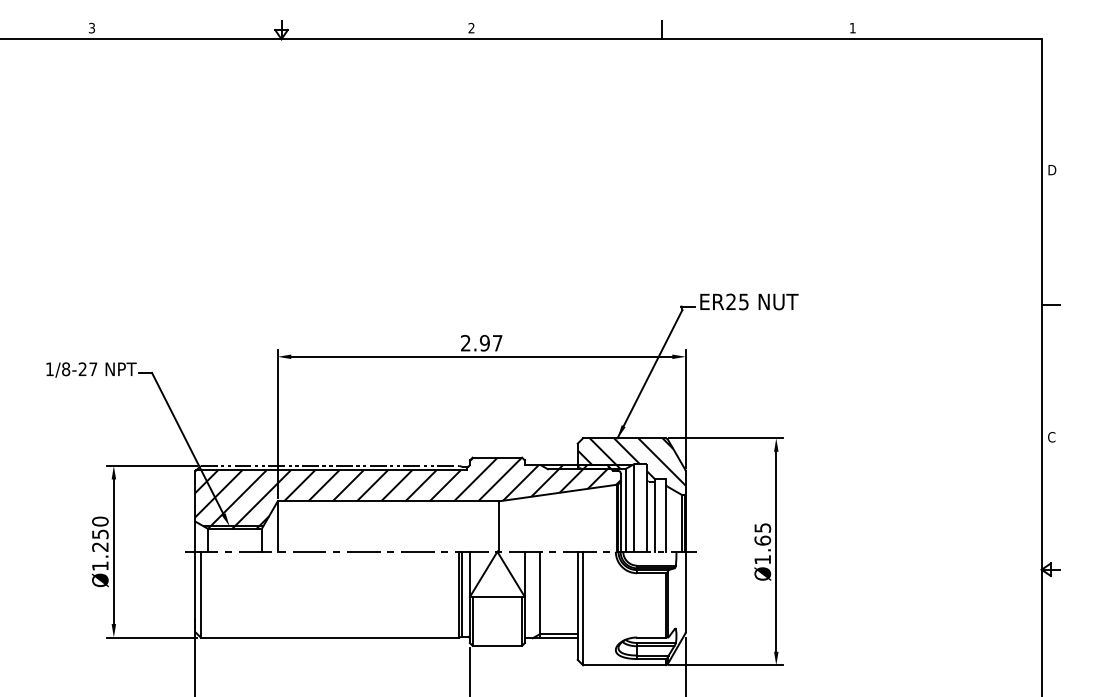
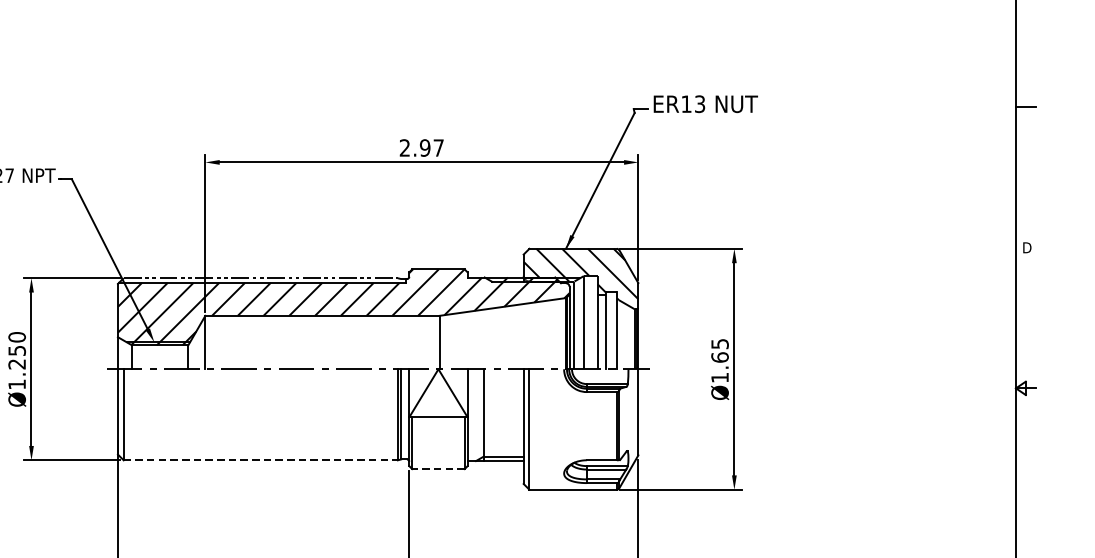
text: (737, 301) -> (693, 103), ER25 -> ER13
text: (1052, 437) -> (1027, 248), C -> D
line: (330, 637) -> (261, 460), solid -> dashed
line: (497, 645) -> (438, 468), solid -> dashed

